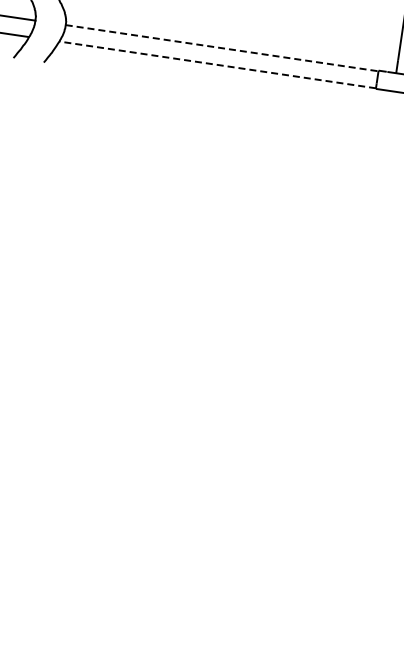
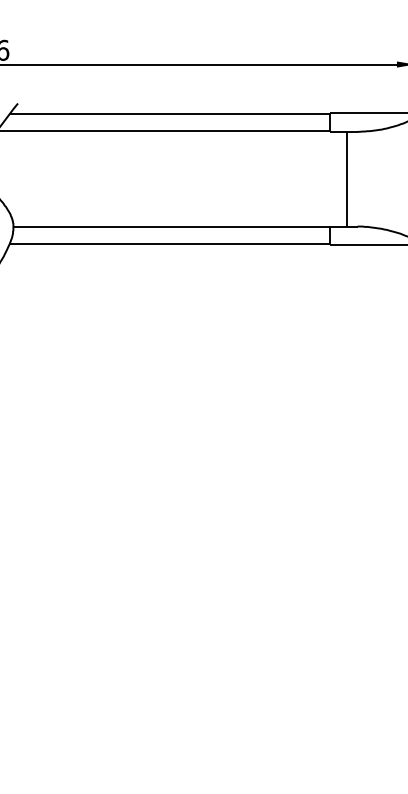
line: (222, 48) -> (171, 227), dashed -> solid
line: (217, 65) -> (169, 244), dashed -> solid

